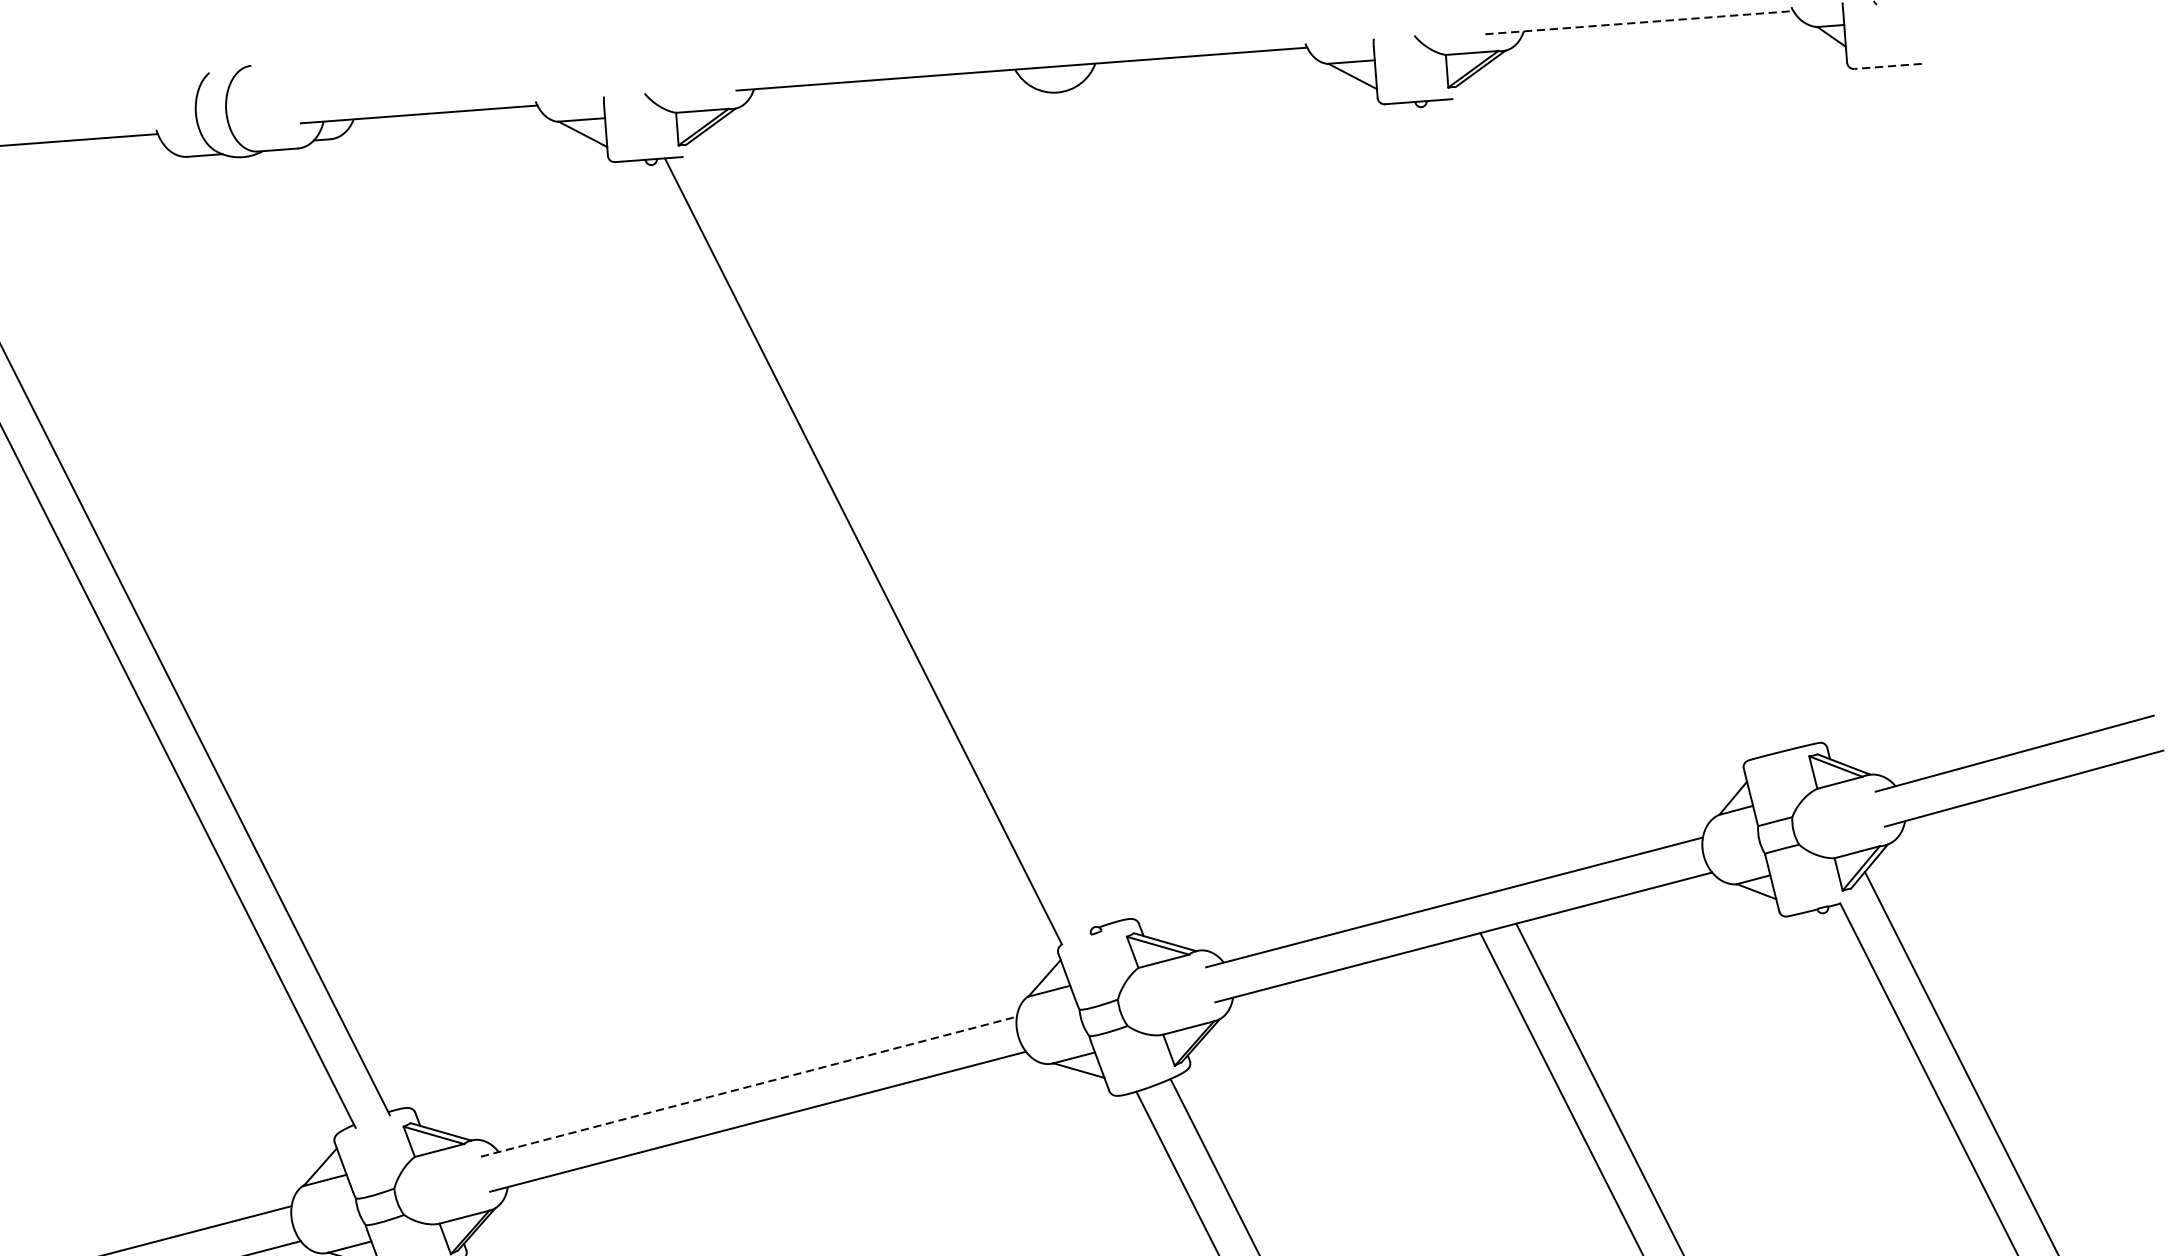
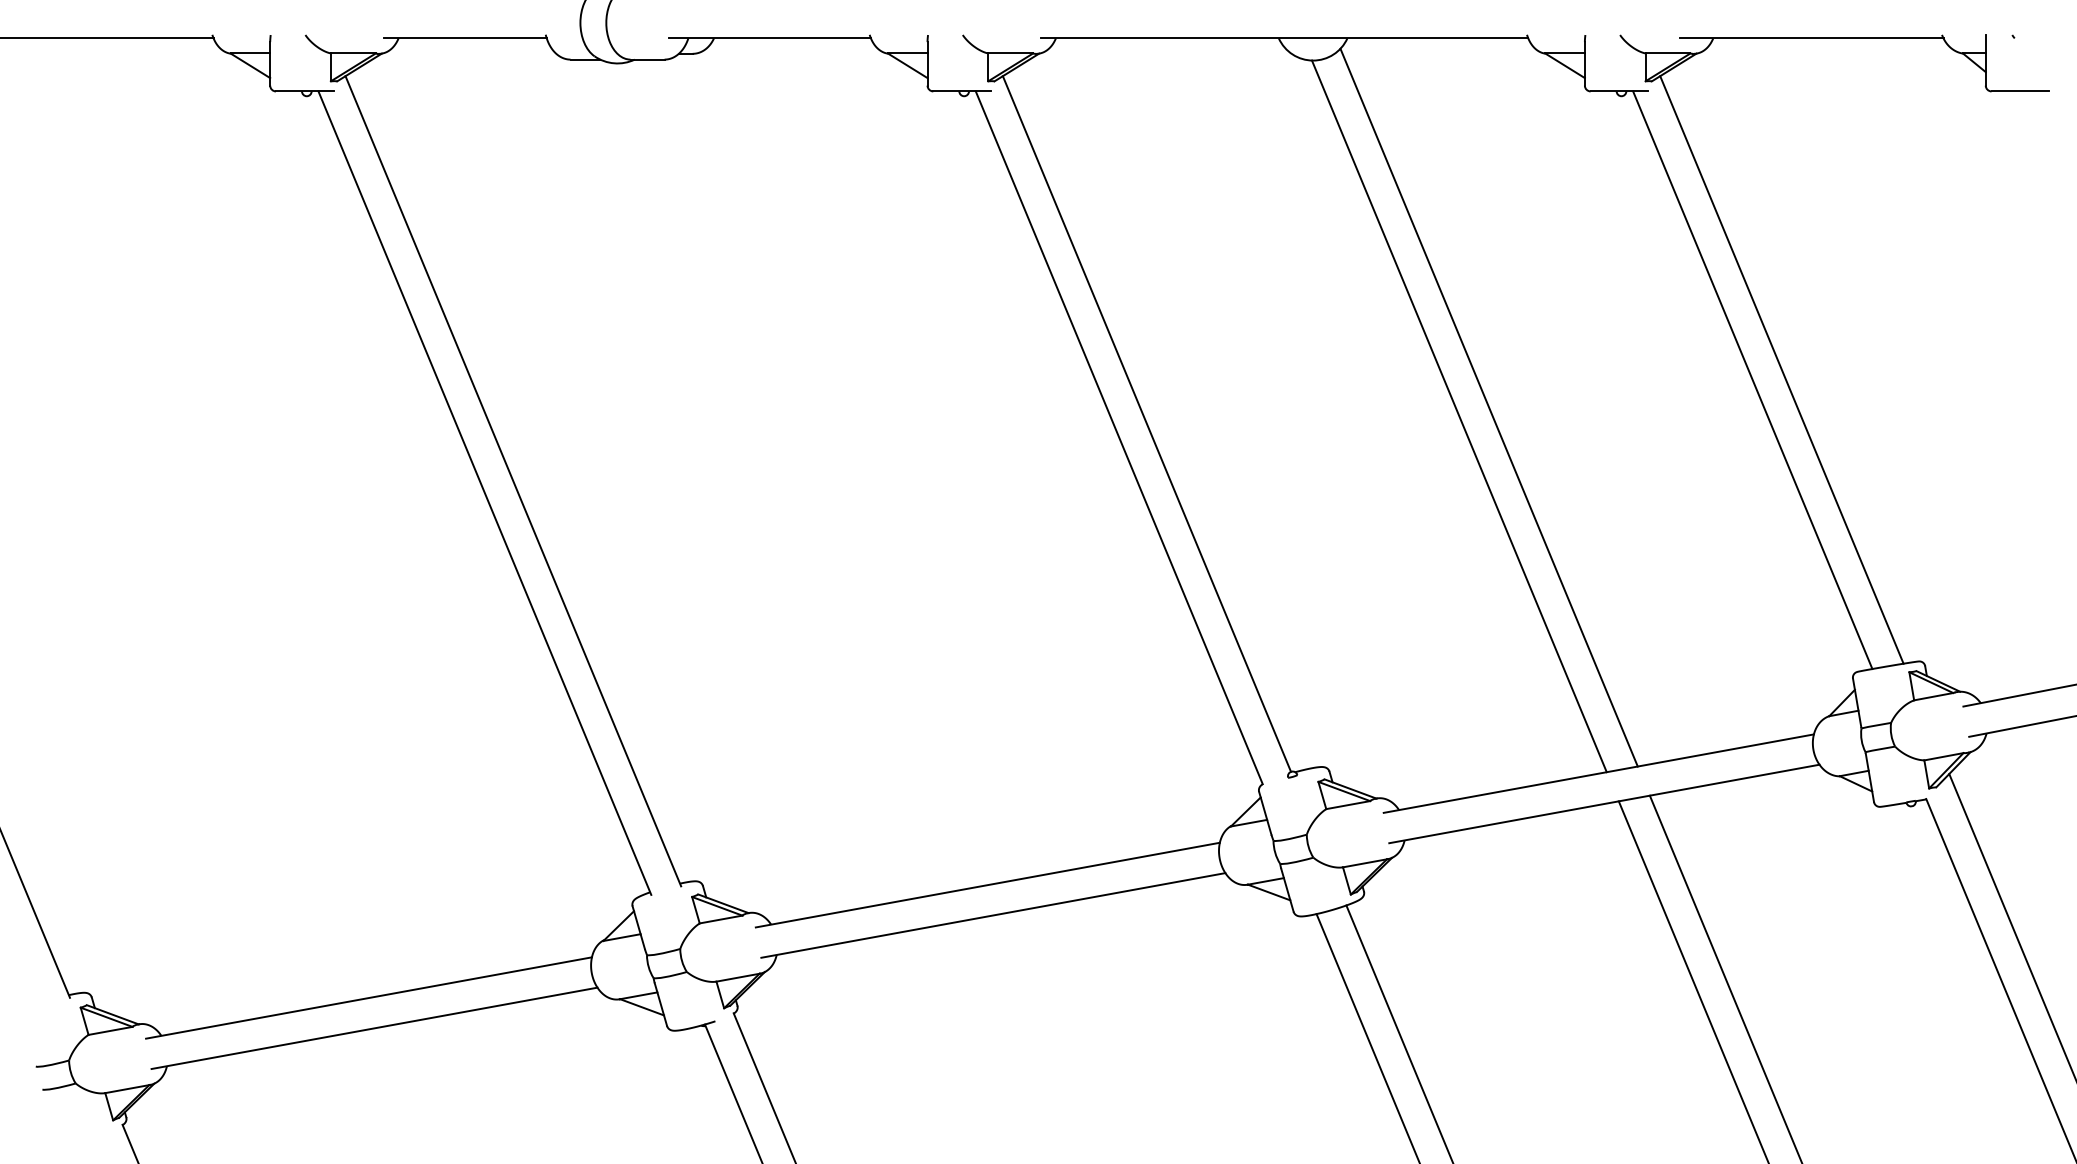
line: (1638, 22) -> (1811, 38), dashed -> solid
line: (1888, 66) -> (2020, 91), dashed -> solid
line: (1632, 413) -> (1781, 369), added
line: (1599, 428) -> (1752, 380), added
line: (1293, 483) -> (1488, 407), added
line: (1258, 496) -> (1458, 416), added
line: (894, 532) -> (1146, 423), added
line: (748, 1087) -> (987, 885), dashed -> solid

